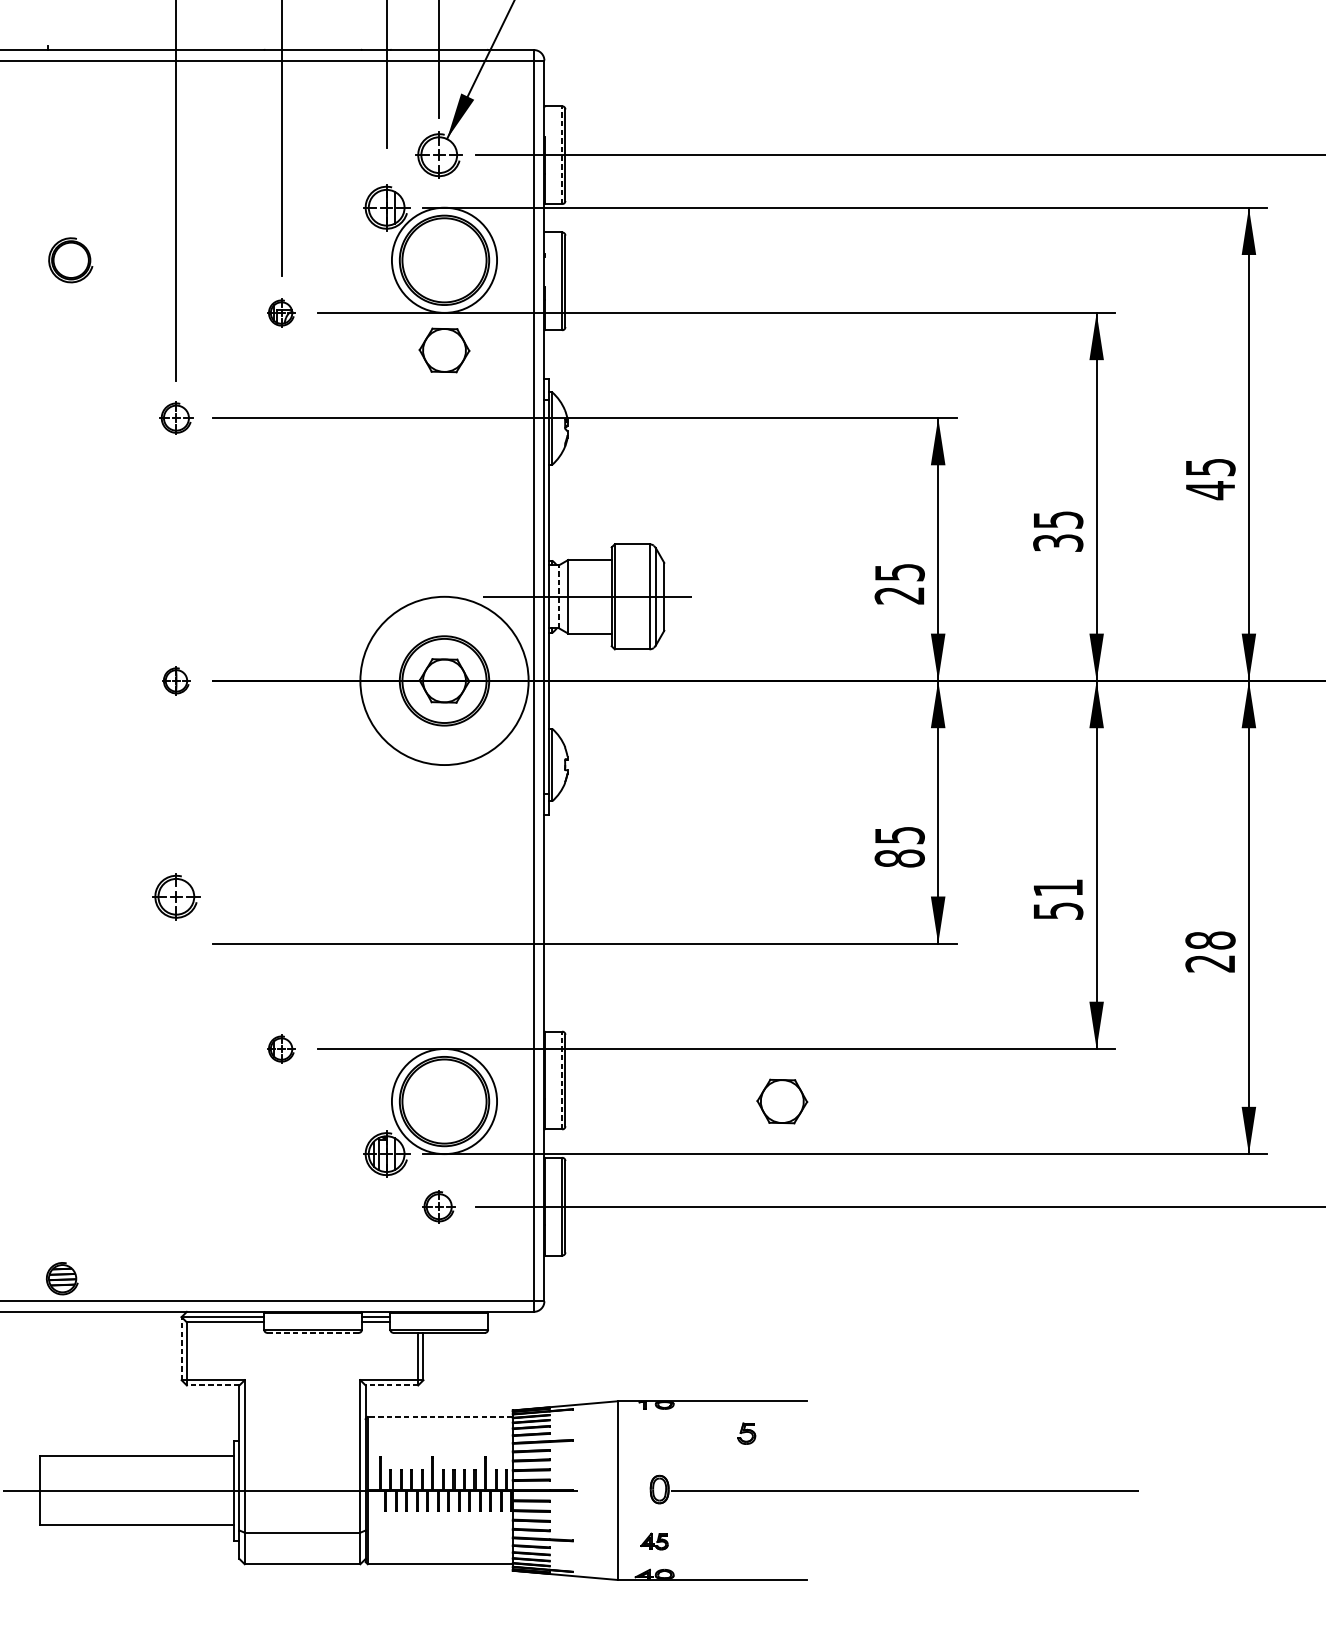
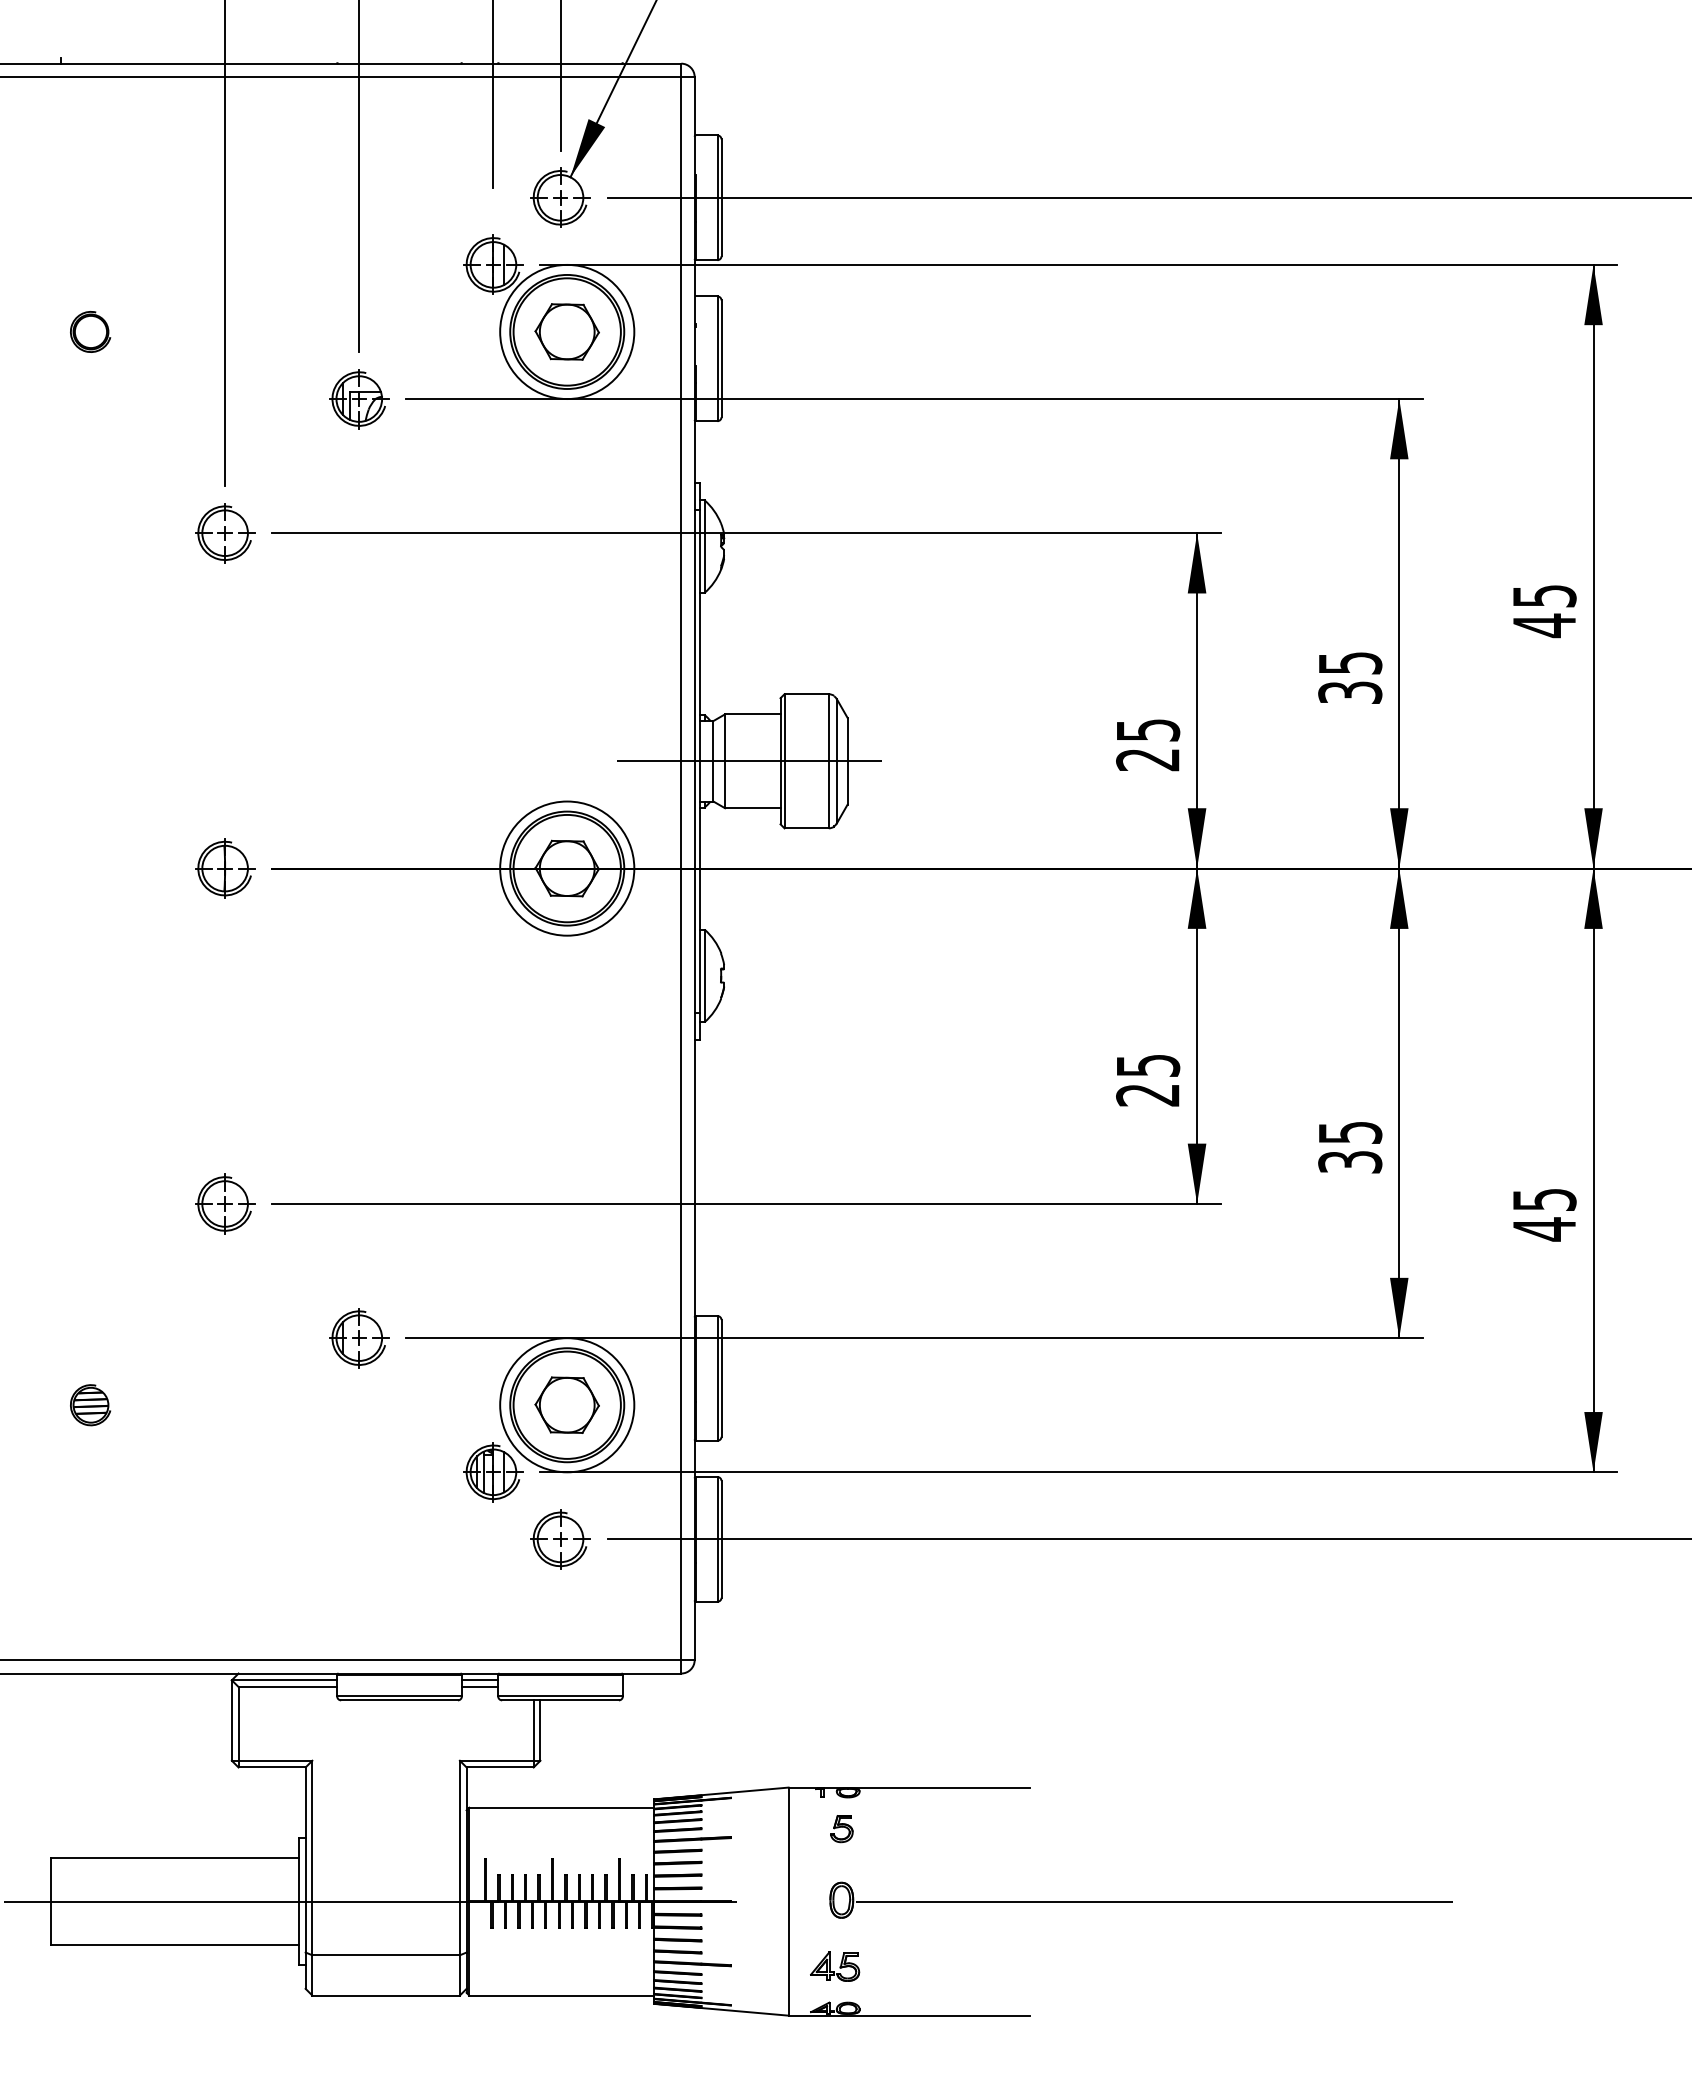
line: (562, 154) -> (717, 197), dashed -> solid
part: (70, 259) -> (90, 331), size x0.71
part: (281, 313) -> (359, 399), size x1.67
part: (443, 350) -> (566, 331), moved
part: (176, 418) -> (225, 533), size x1.43
line: (559, 596) -> (713, 760), dashed -> solid
part: (176, 680) -> (225, 868), size x1.67
circle: (444, 680) -> (567, 868), size x0.62
text: (900, 858) -> (1148, 1094), 85 -> 25
part: (176, 896) -> (225, 1203), moved
text: (1058, 899) -> (1350, 1147), 51 -> 35
text: (1210, 952) -> (1544, 1214), 28 -> 45
part: (281, 1049) -> (359, 1338), size x1.67
line: (562, 1079) -> (717, 1377), dashed -> solid
part: (781, 1100) -> (566, 1404), moved
part: (439, 1206) -> (560, 1539), size x1.43
part: (62, 1278) -> (90, 1405), moved
line: (313, 1332) -> (399, 1700), dashed -> solid
line: (181, 1348) -> (231, 1720), dashed -> solid
line: (213, 1385) -> (272, 1767), dashed -> solid
line: (392, 1385) -> (500, 1767), dashed -> solid
line: (440, 1416) -> (561, 1807), dashed -> solid
part: (746, 1434) -> (841, 1829), moved
part: (654, 1541) -> (835, 1966), size x1.43

